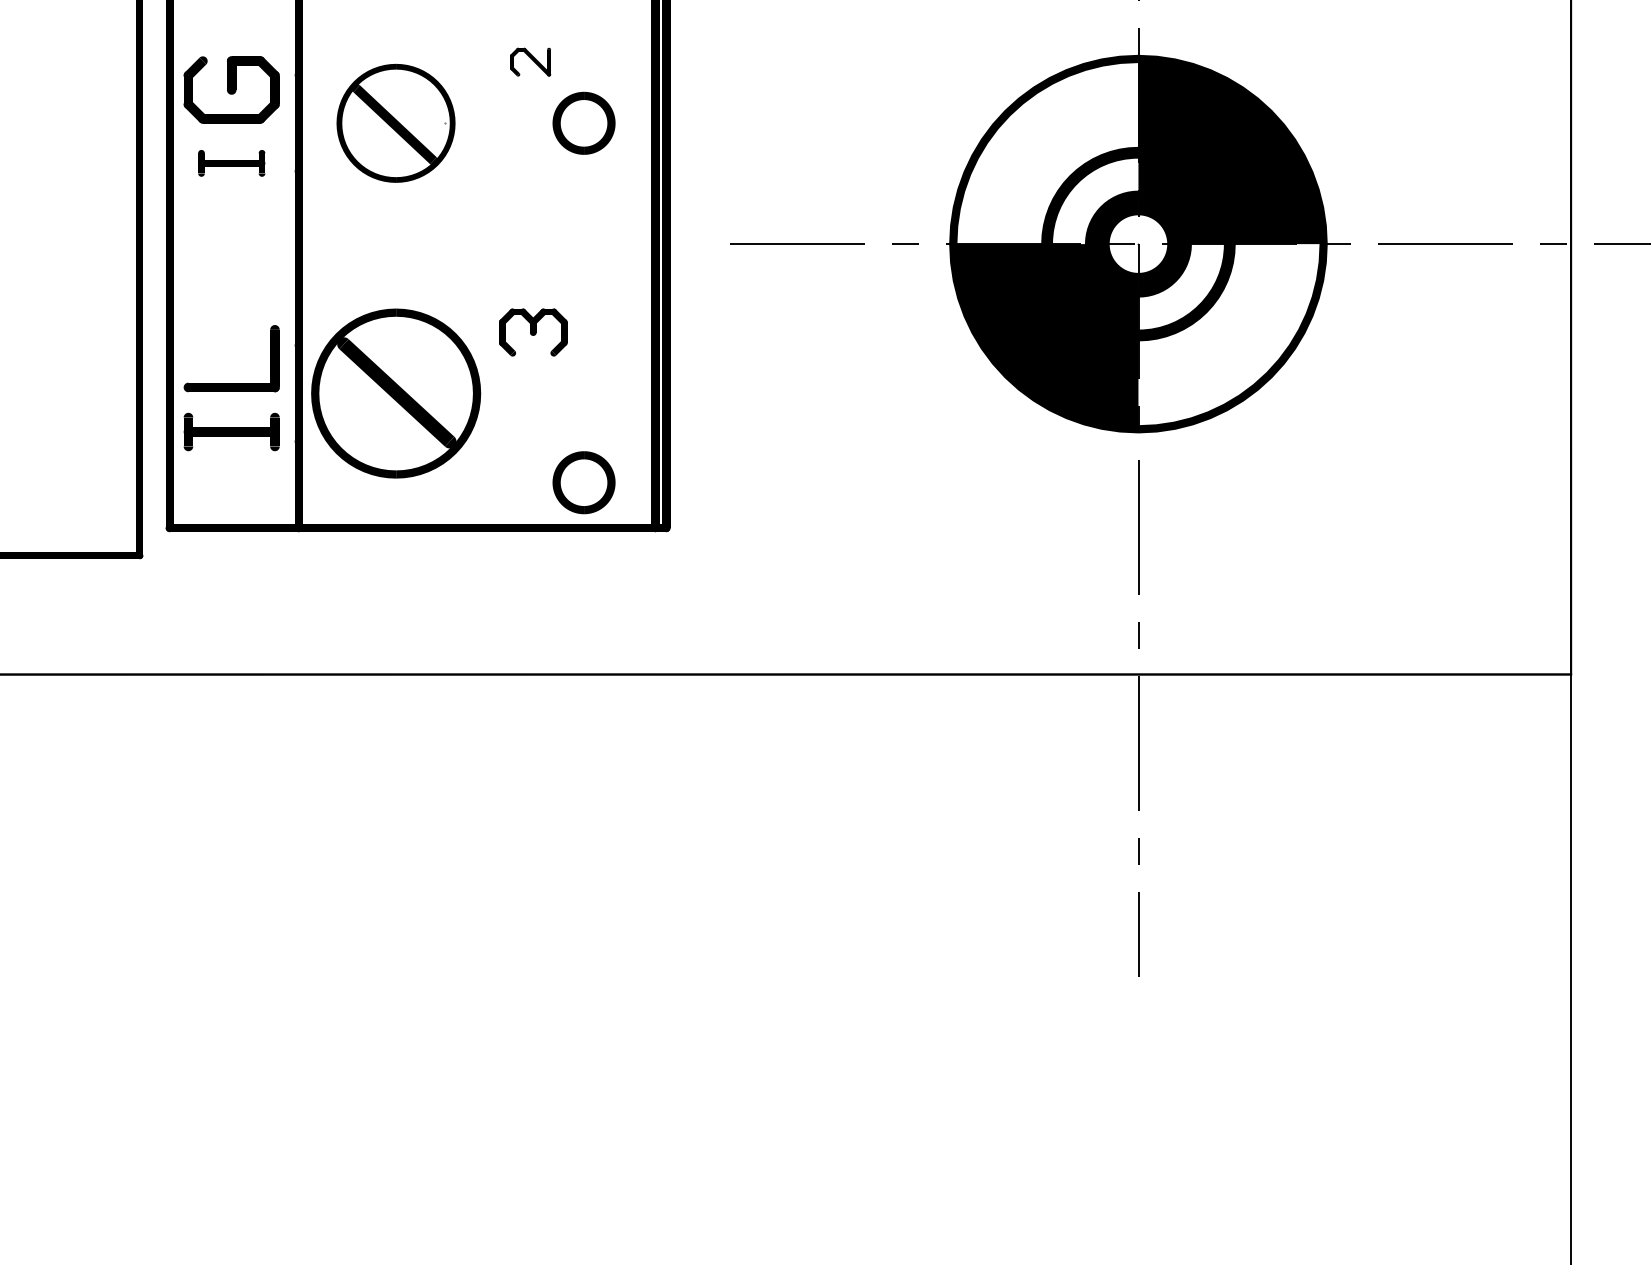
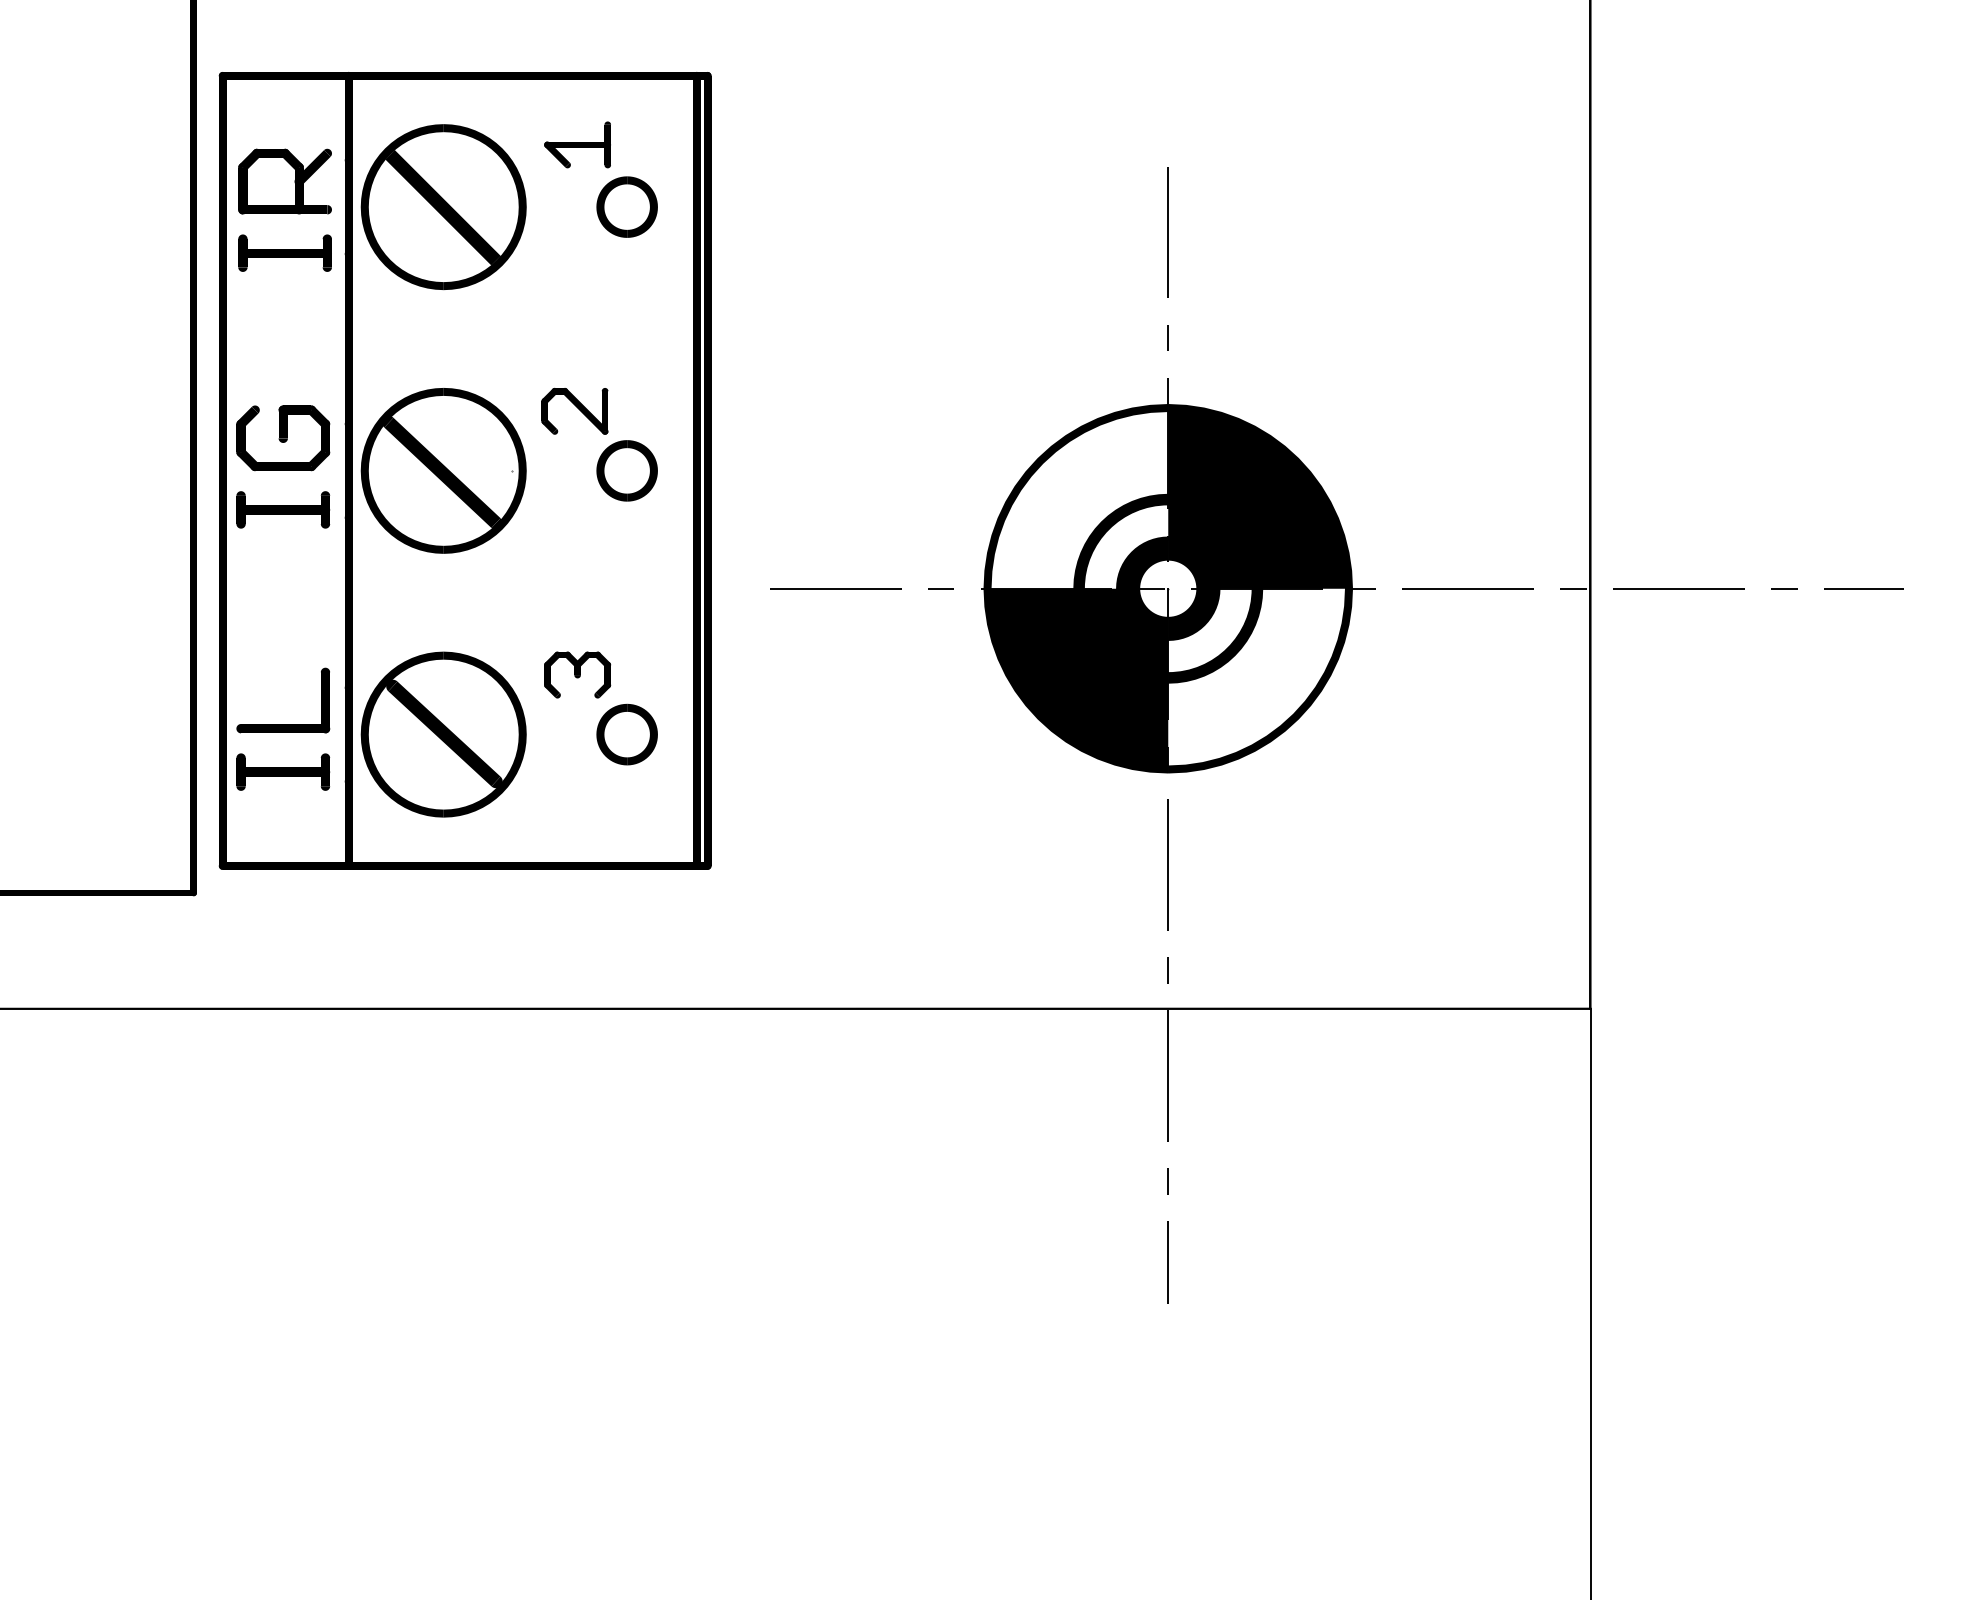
part: (530, 61) -> (574, 410), size x1.67
part: (395, 122) -> (443, 470), size x1.43
part: (231, 162) -> (283, 509), size x1.43
part: (583, 482) -> (626, 734), moved

